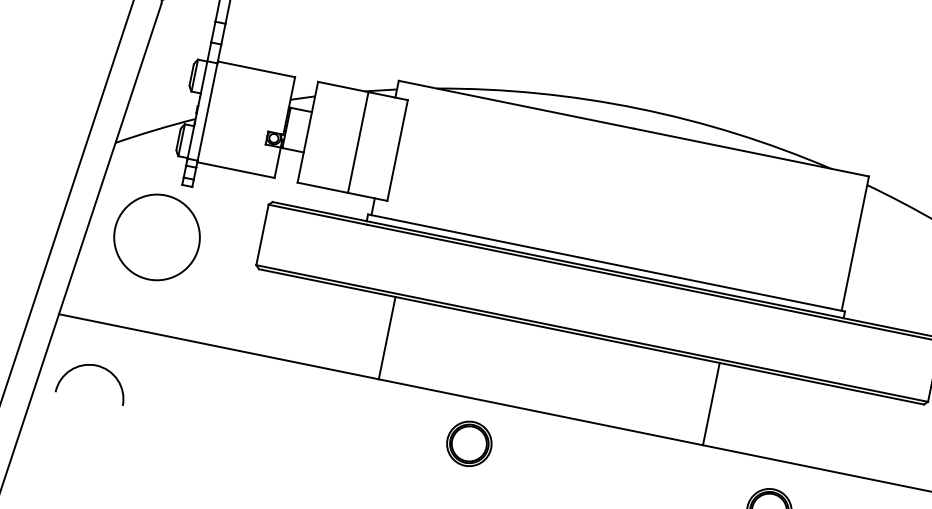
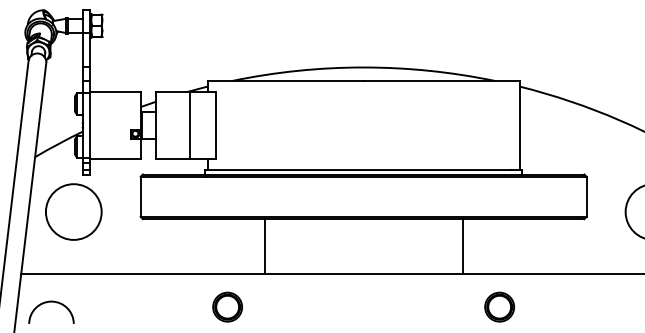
line: (387, 338) -> (264, 246), moved
line: (710, 404) -> (462, 246), moved
part: (469, 442) -> (227, 306), moved

